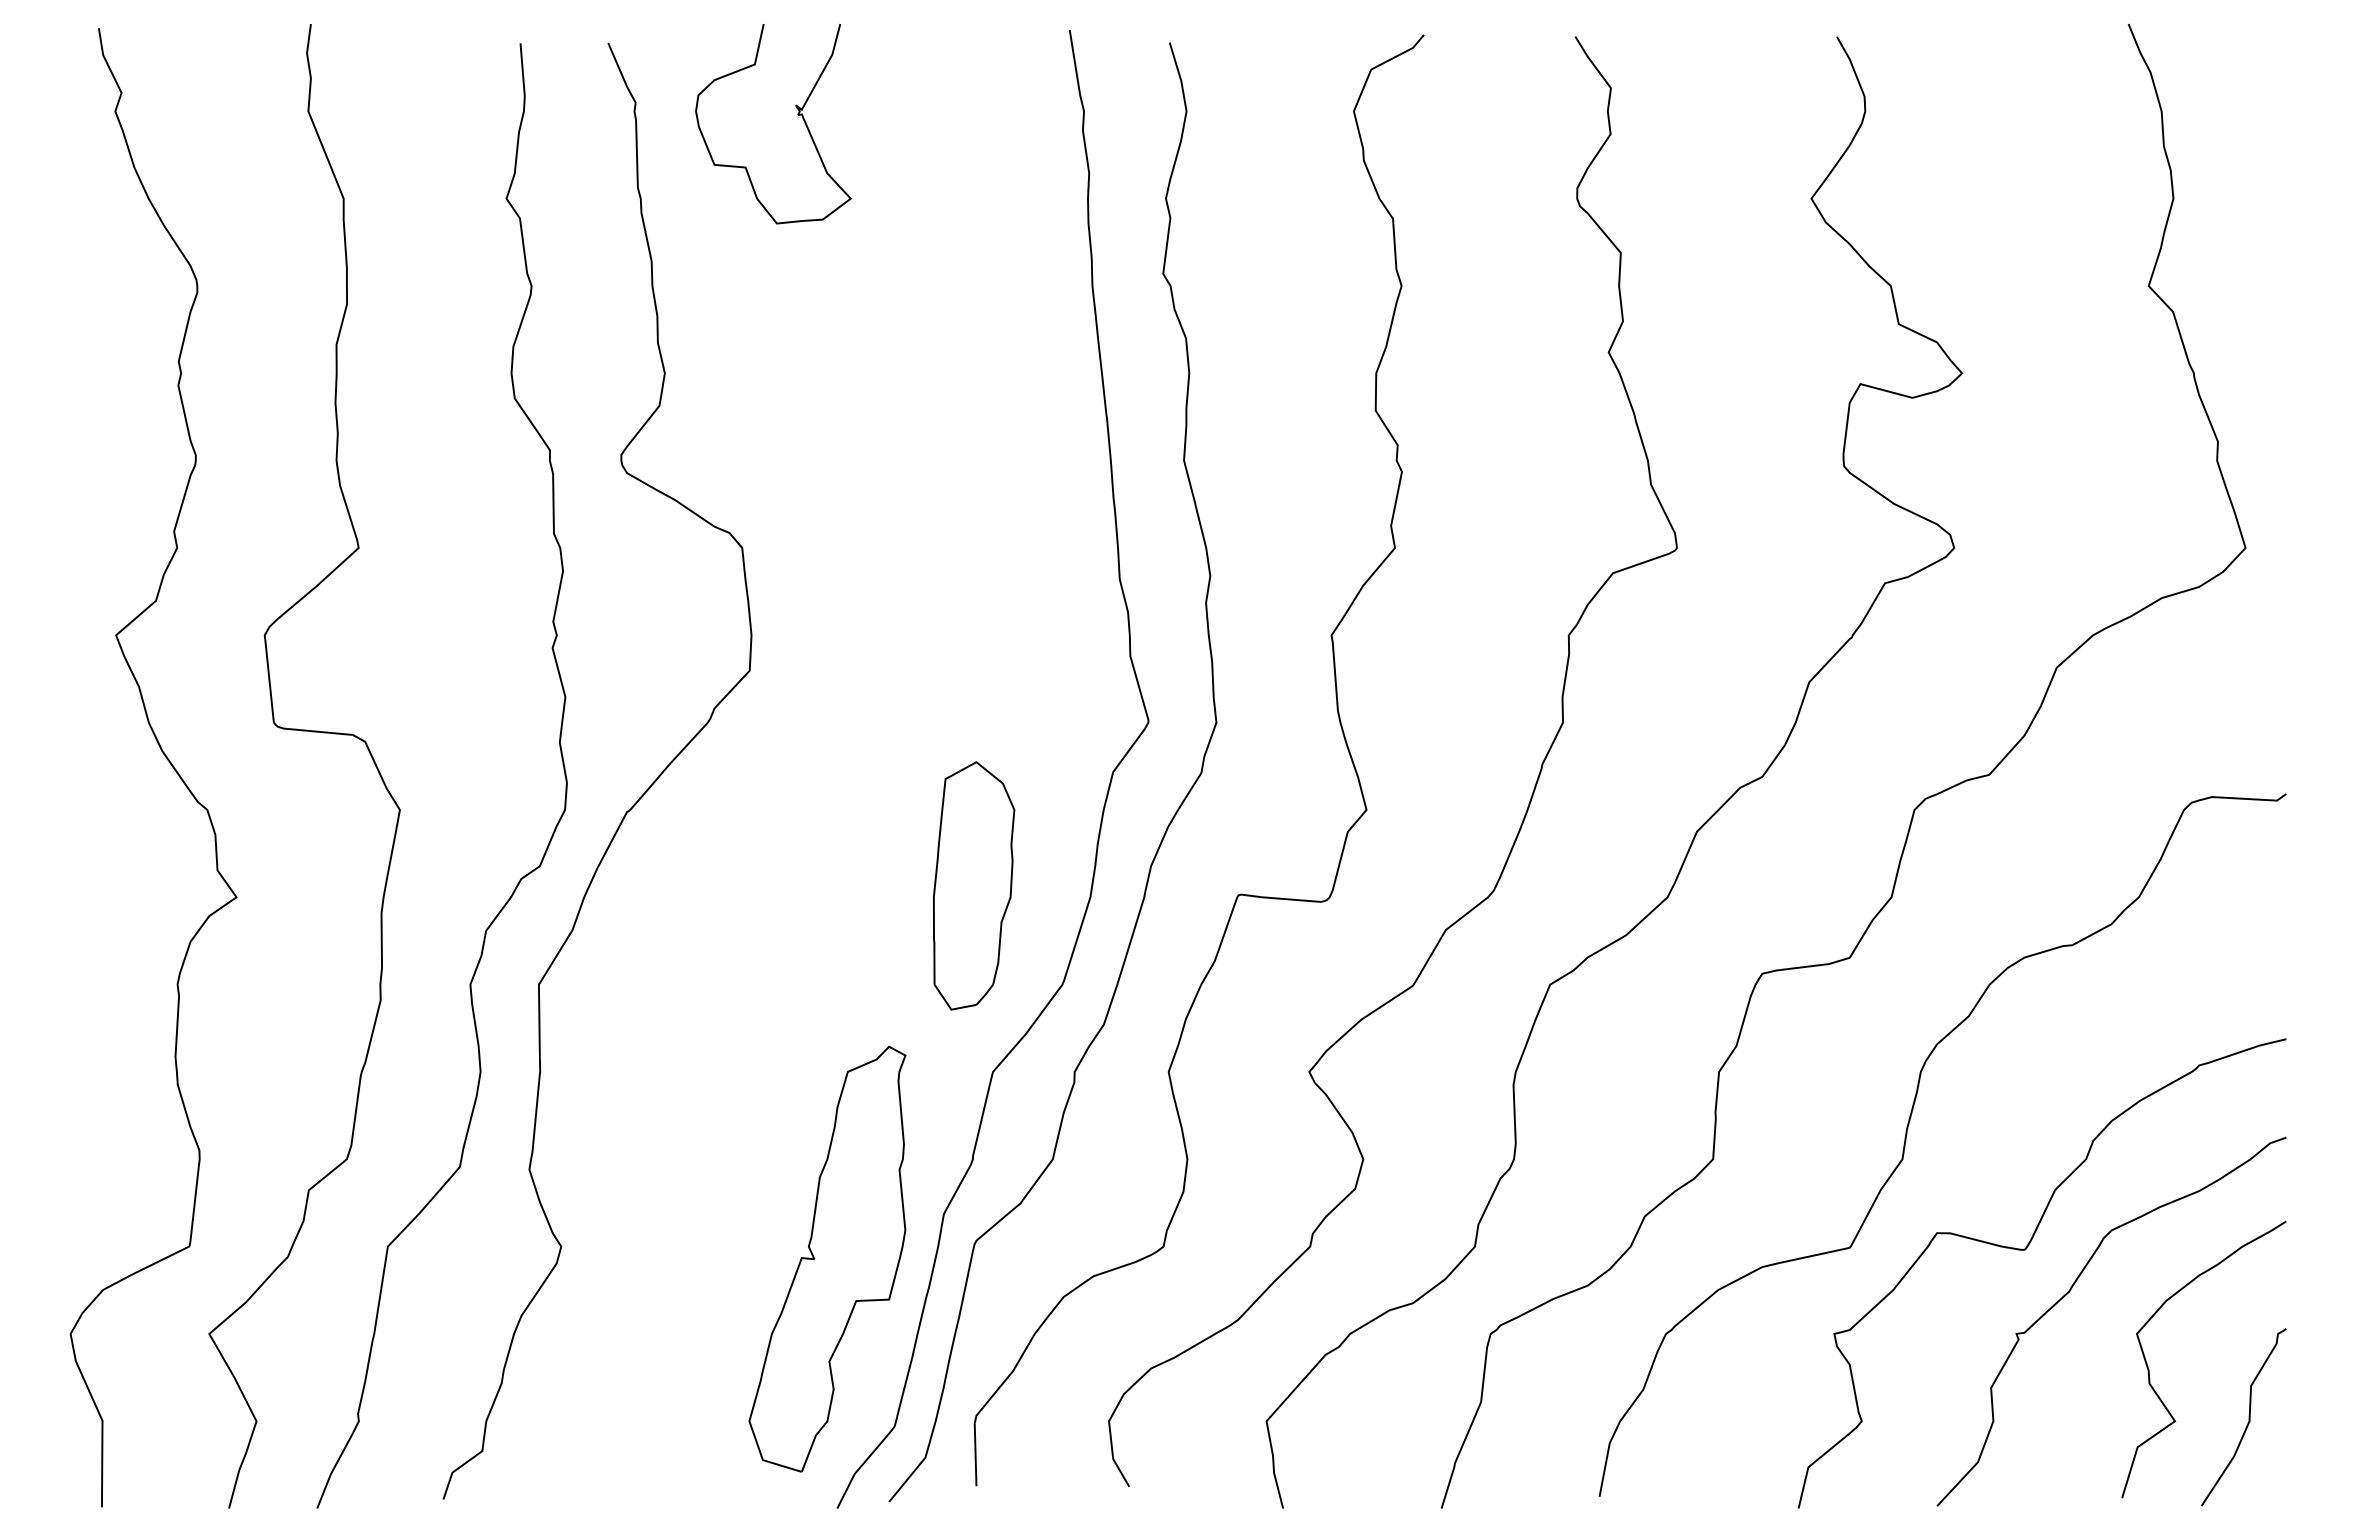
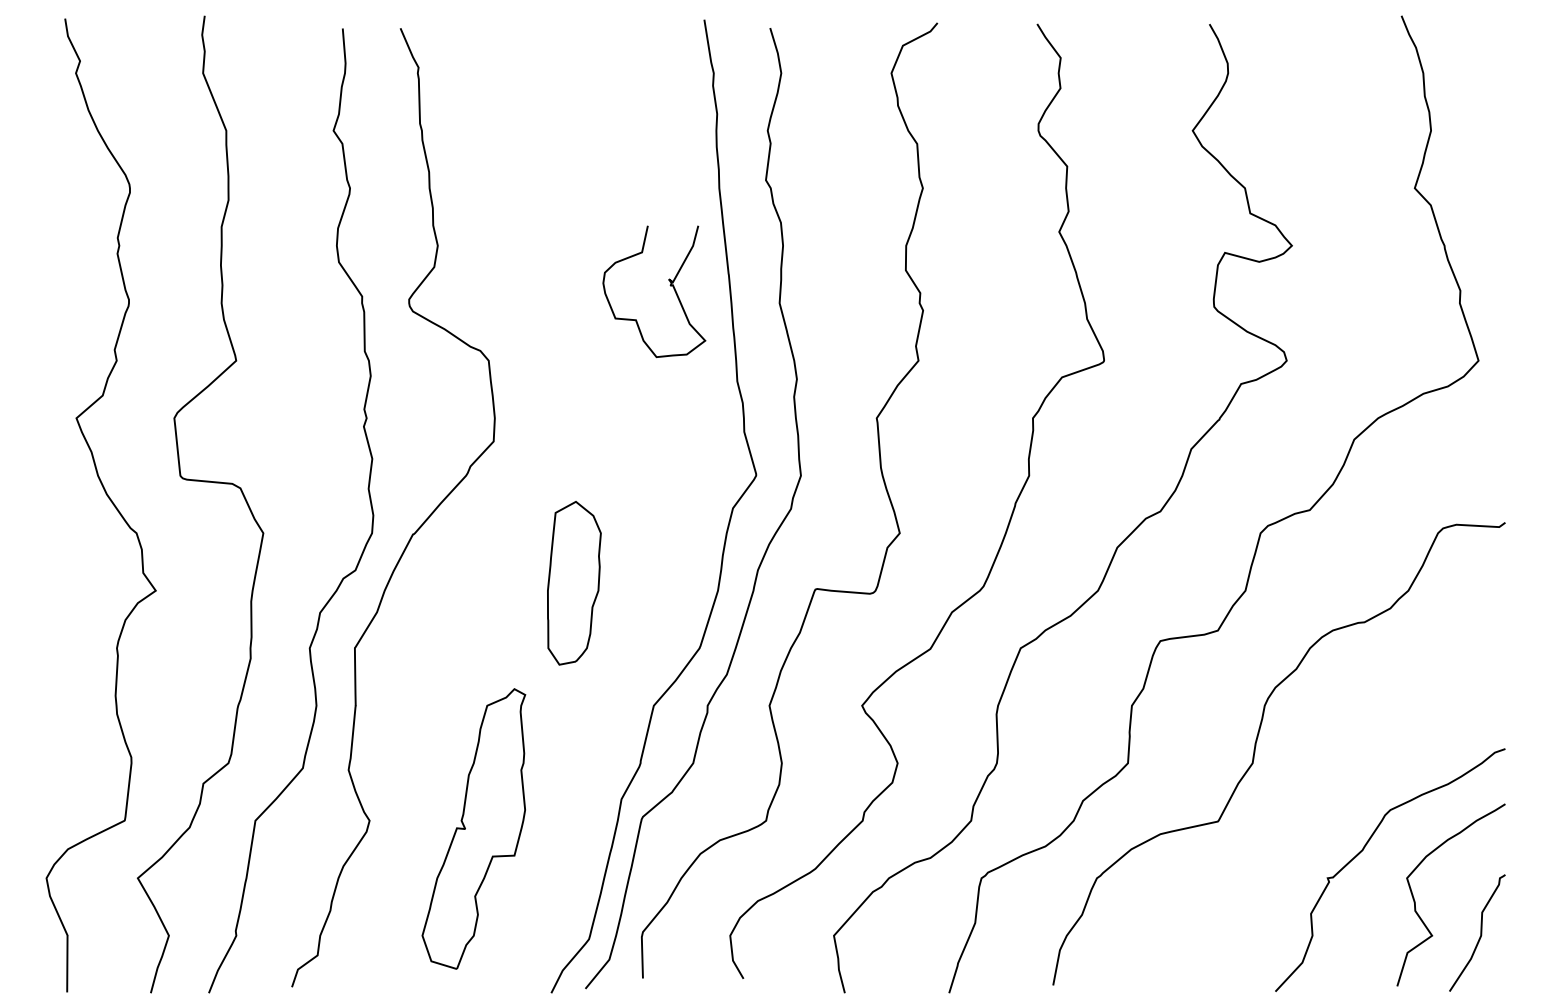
curve: (796, 114) -> (669, 285), moved
part: (974, 886) -> (574, 583), moved
curve: (2025, 1250) -> (1333, 823), removed
part: (826, 1258) -> (473, 828), moved

